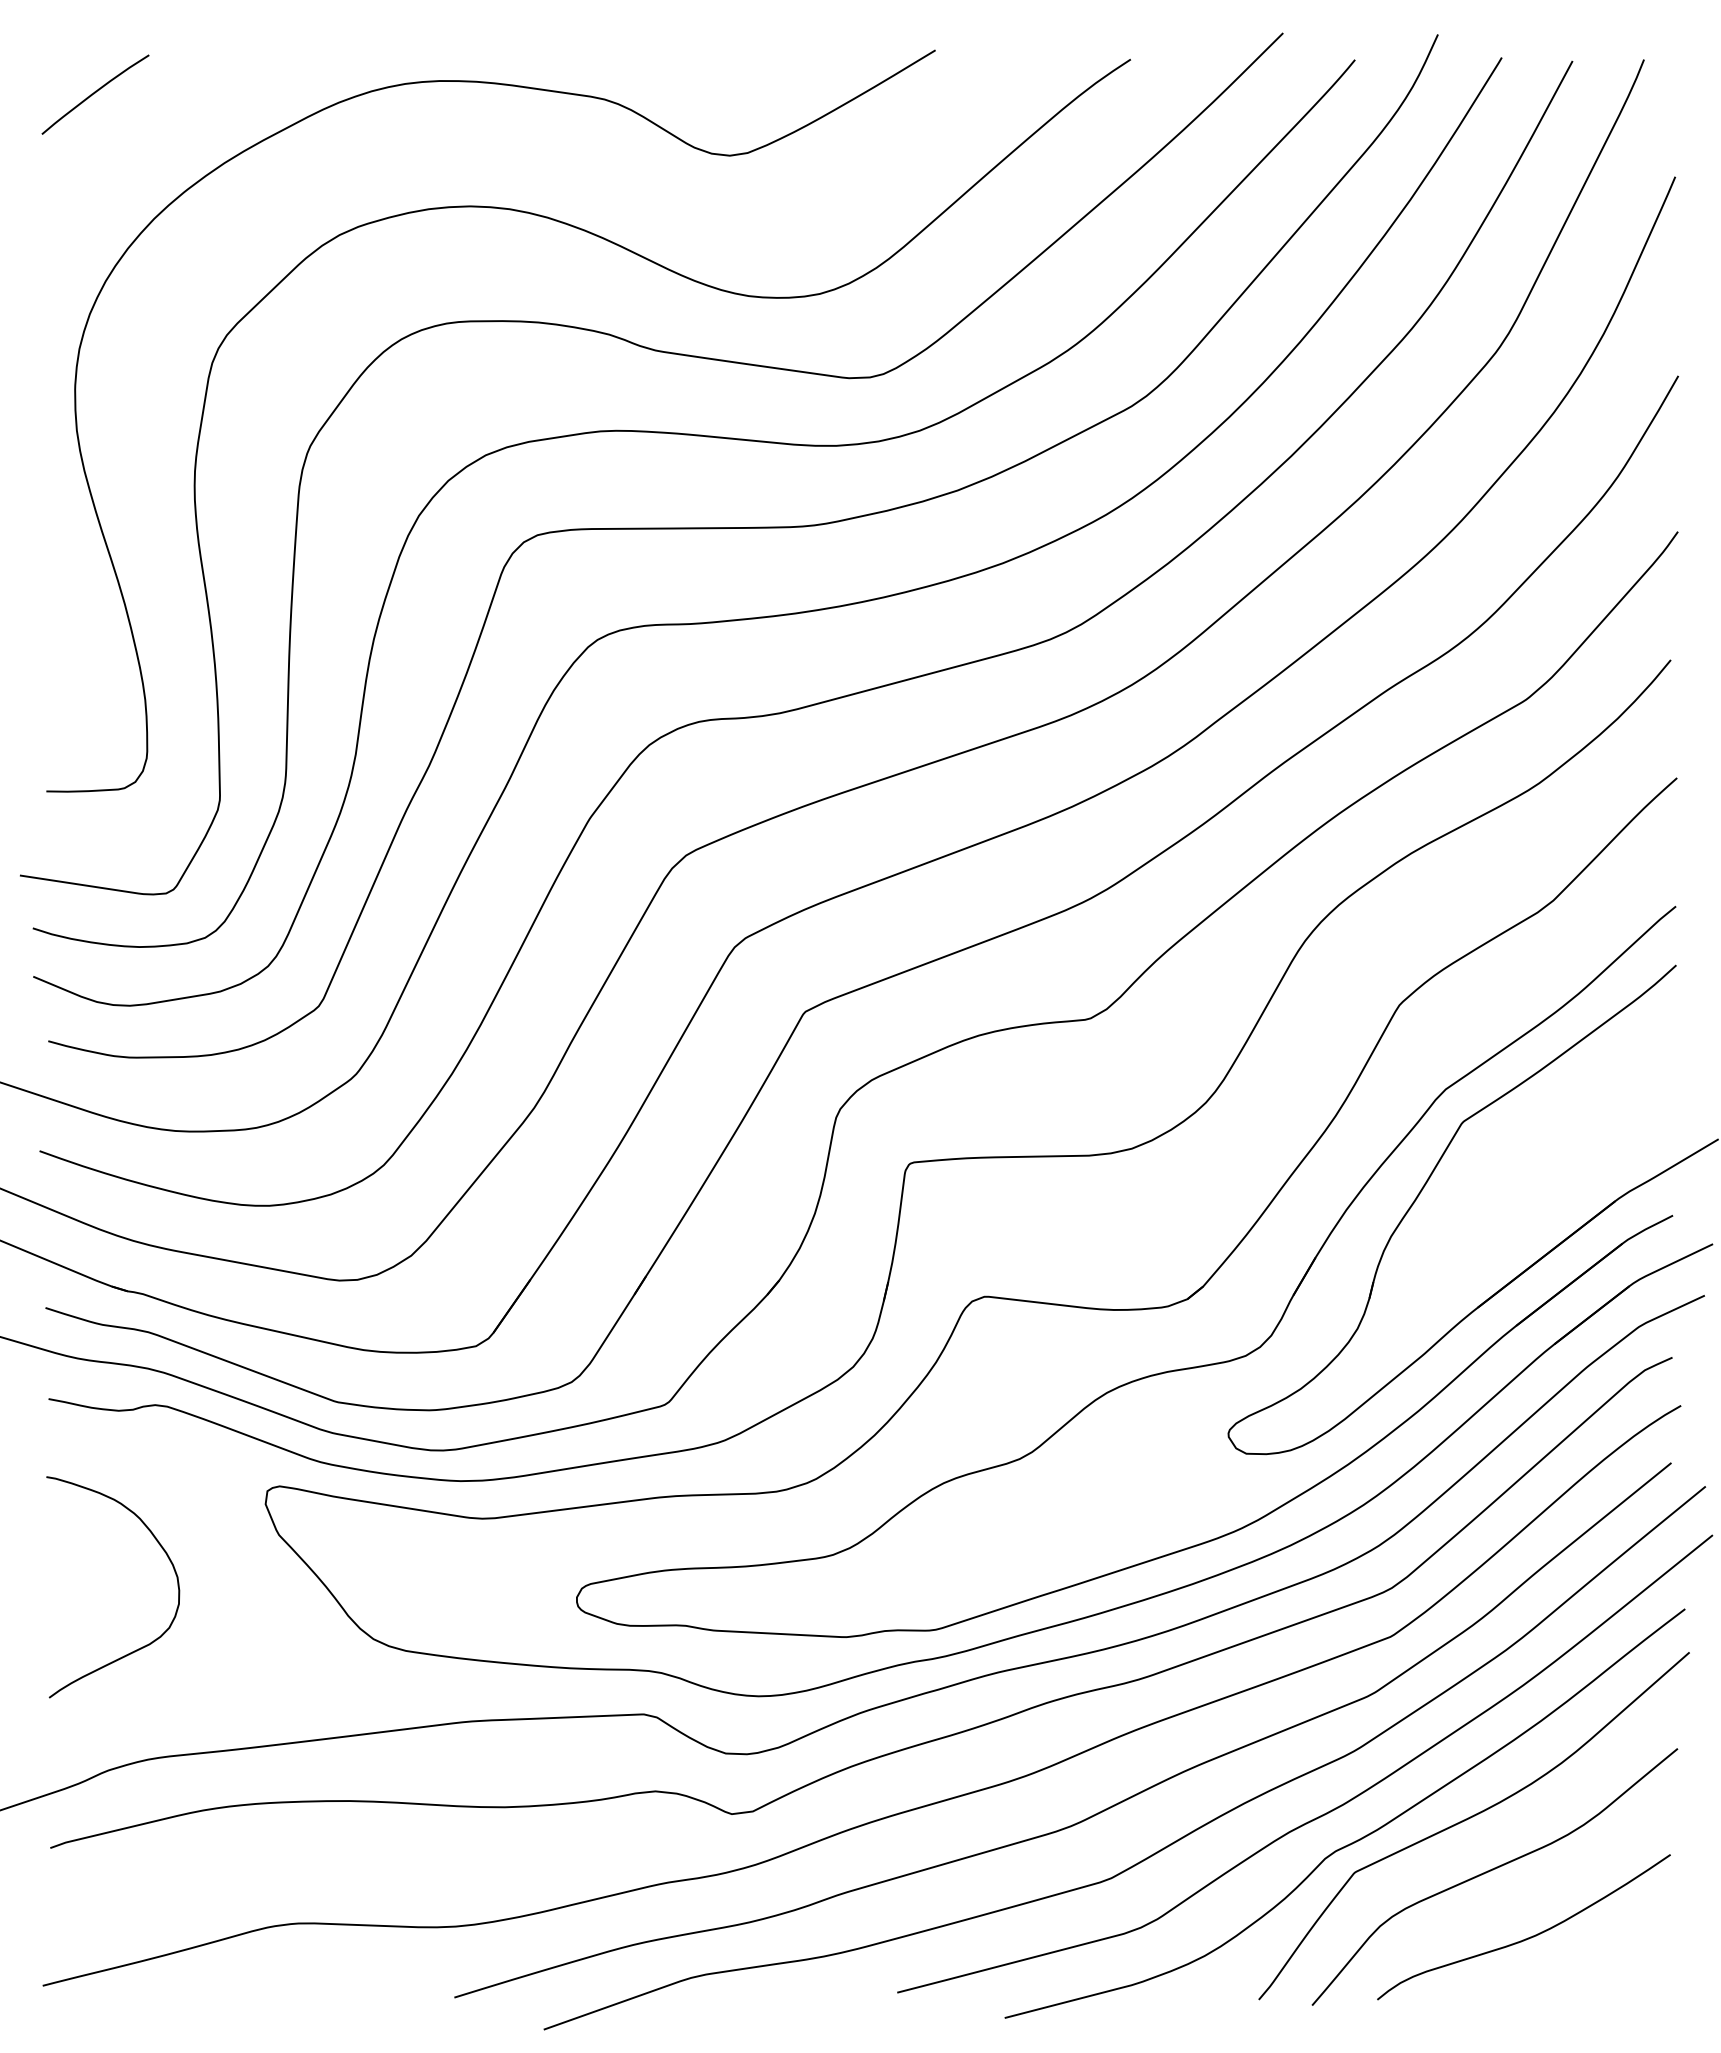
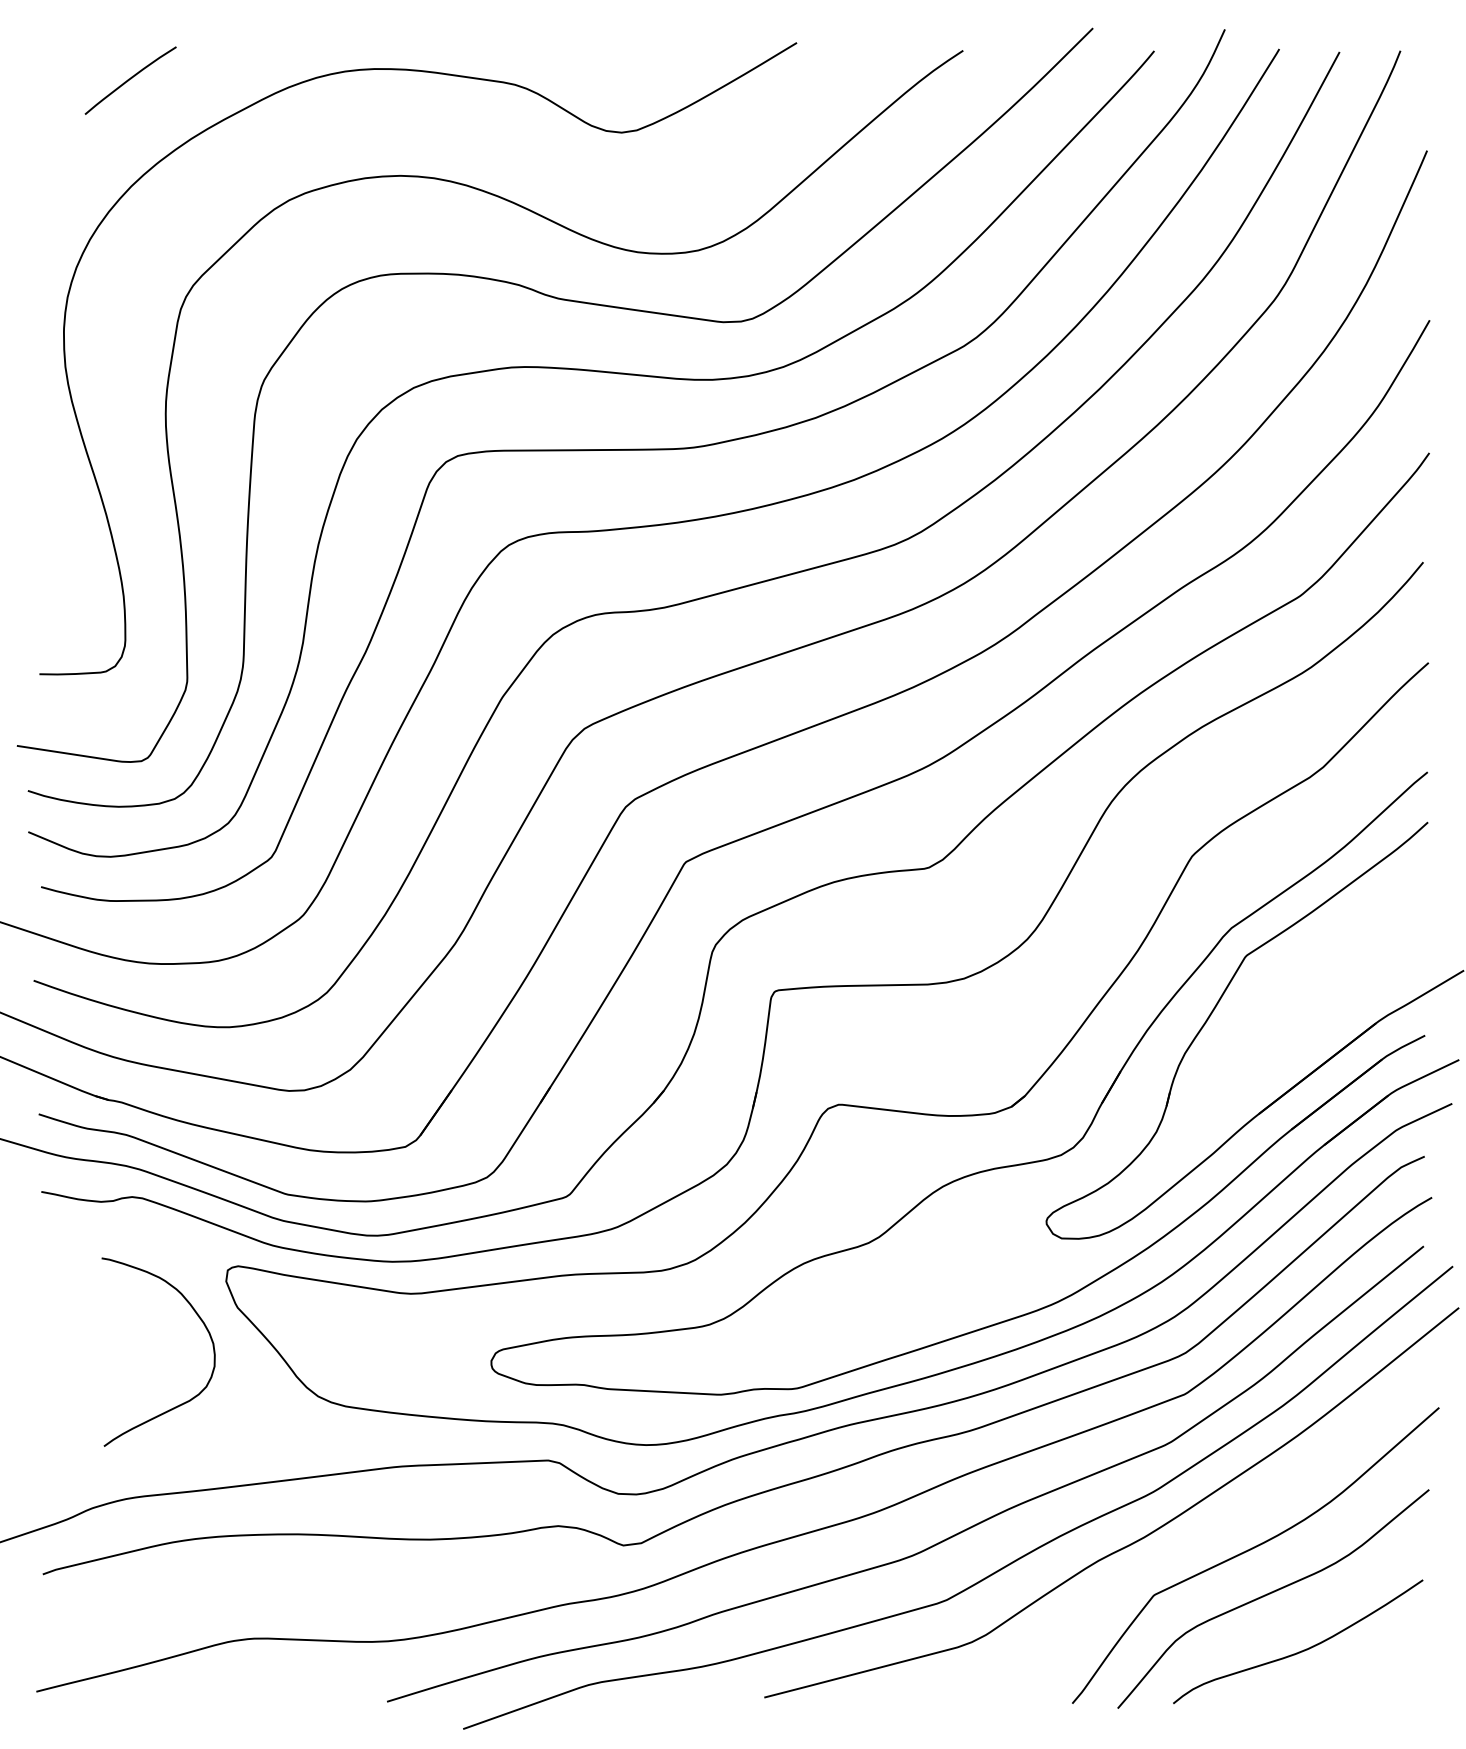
curve: (95, 93) -> (130, 79), moved
curve: (168, 1559) -> (205, 1328), moved
curve: (1357, 1839) -> (1156, 1567), removed

